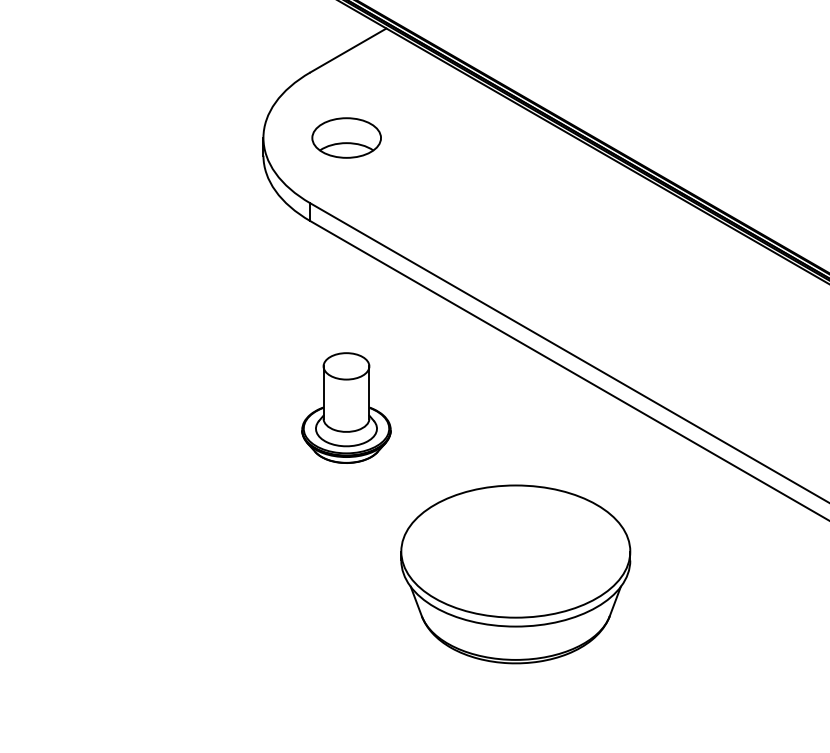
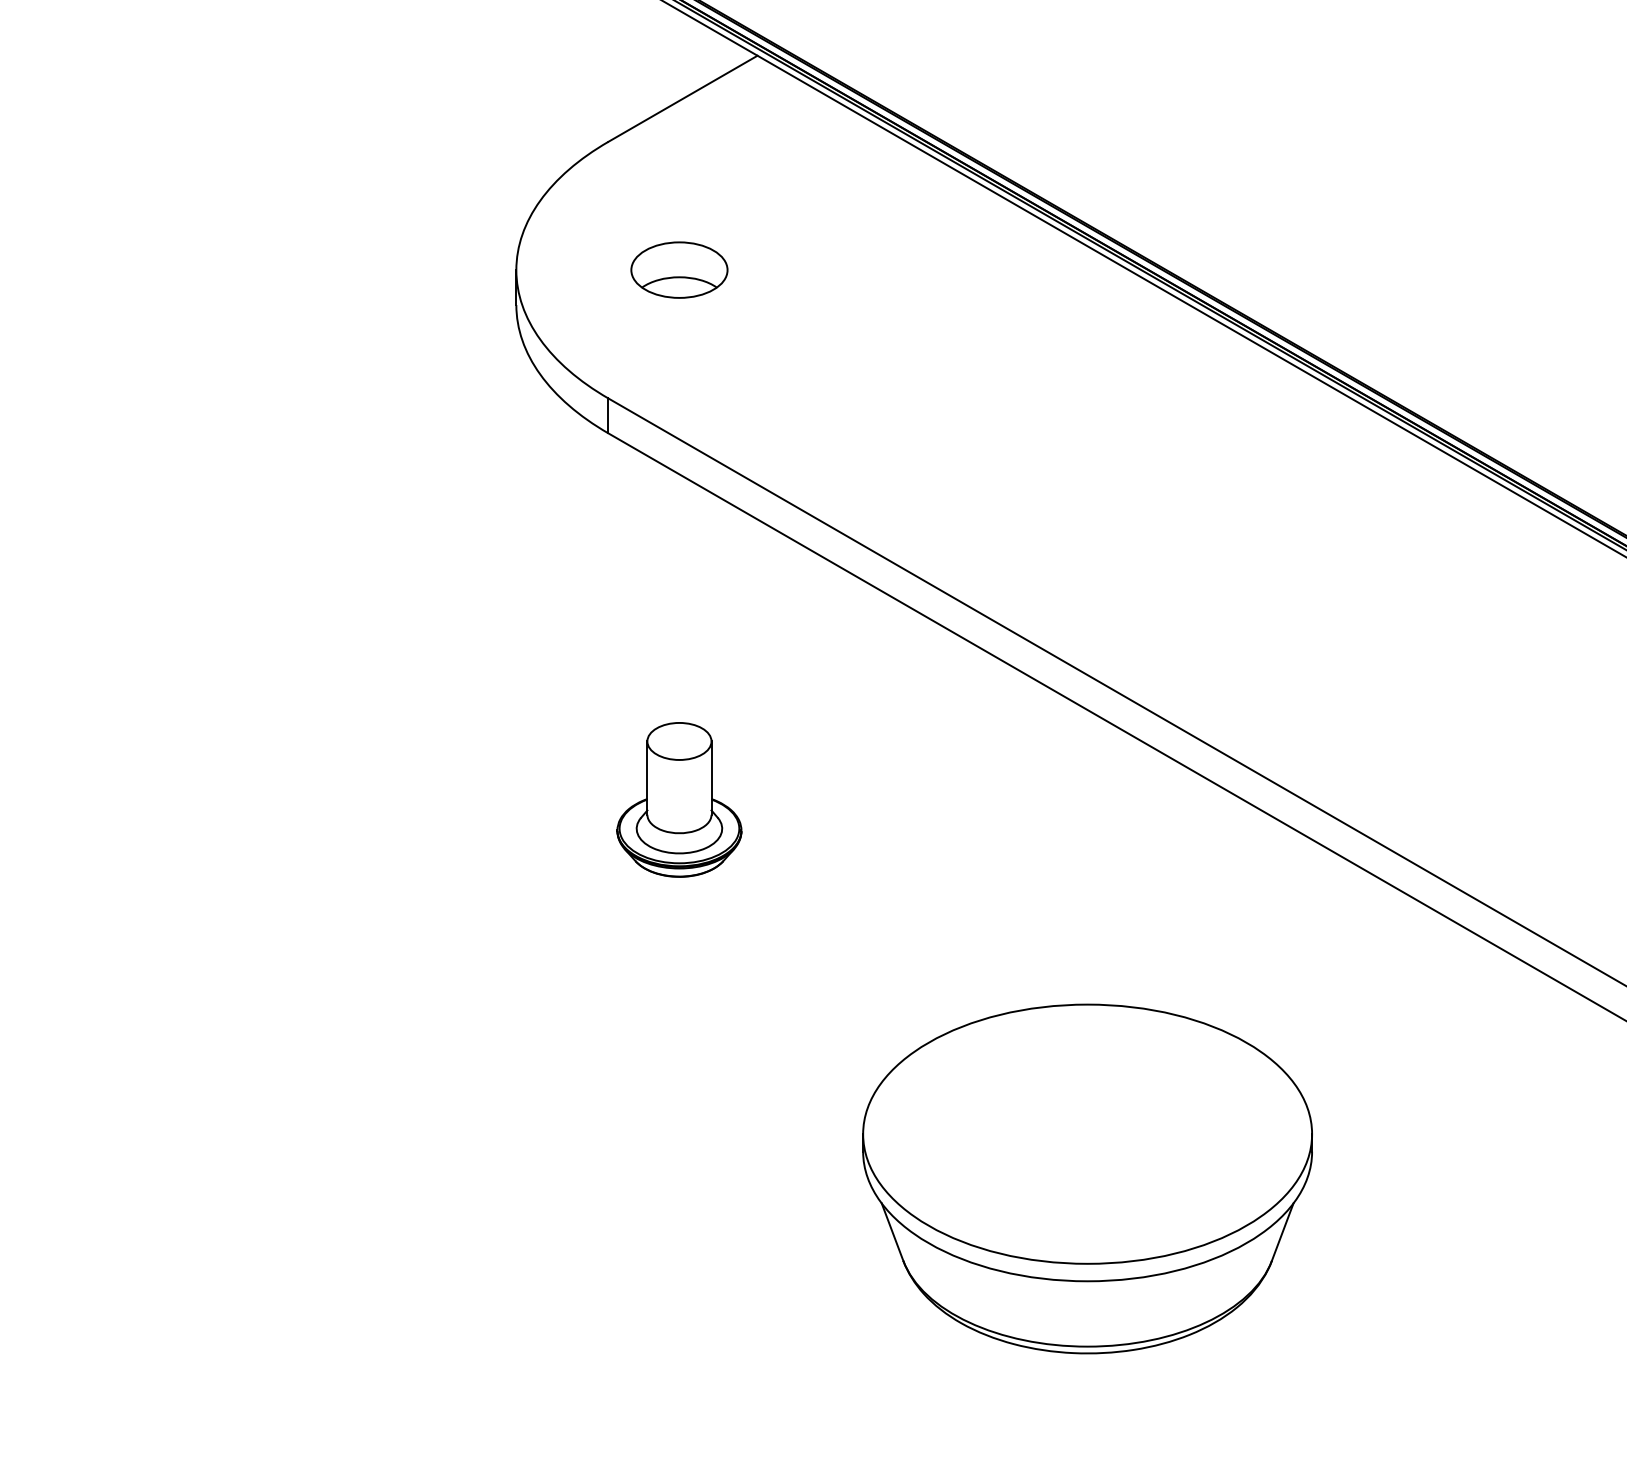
part: (346, 137) -> (679, 269), size x0.71
part: (346, 407) -> (679, 798), size x0.71
part: (515, 574) -> (1087, 1179), moved

